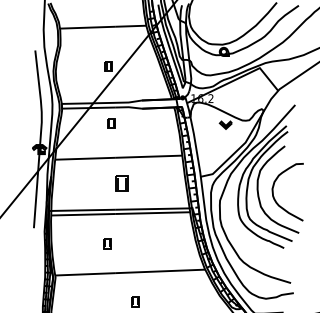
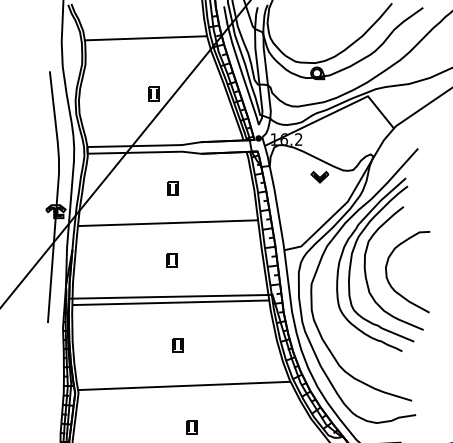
part: (111, 123) -> (173, 188), moved
part: (121, 183) -> (171, 259), size x0.62
part: (107, 243) -> (177, 344), moved

